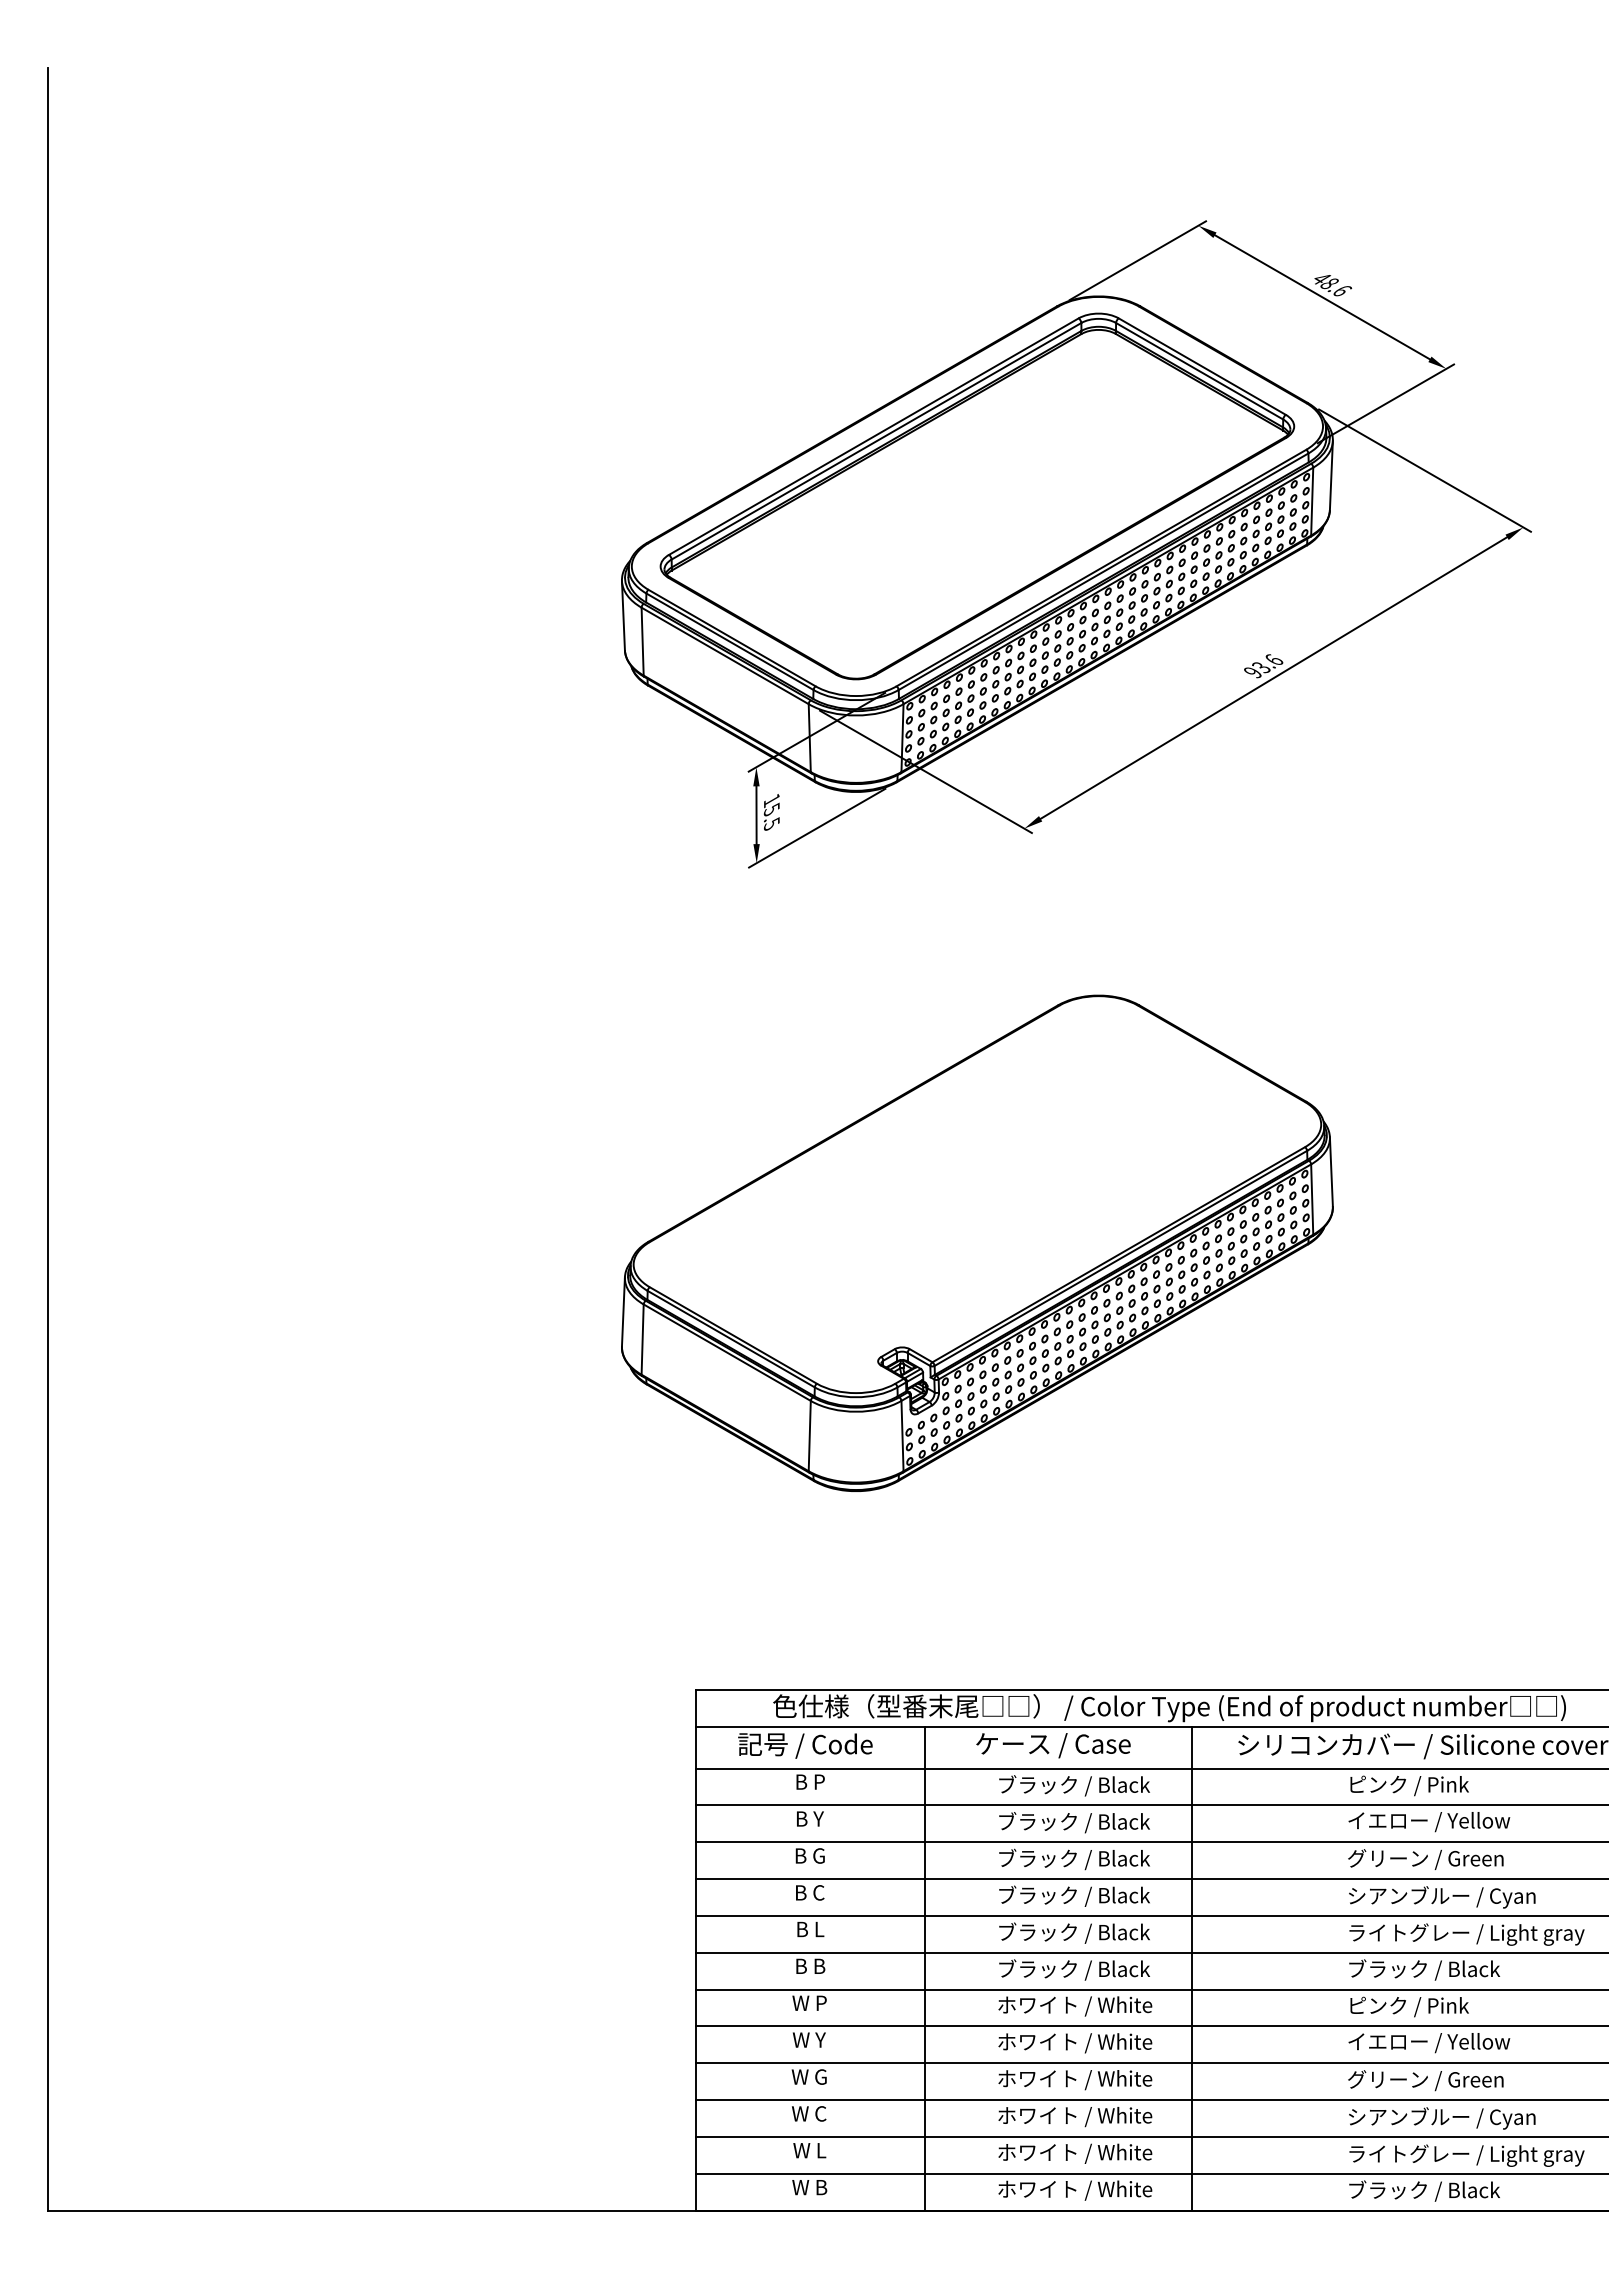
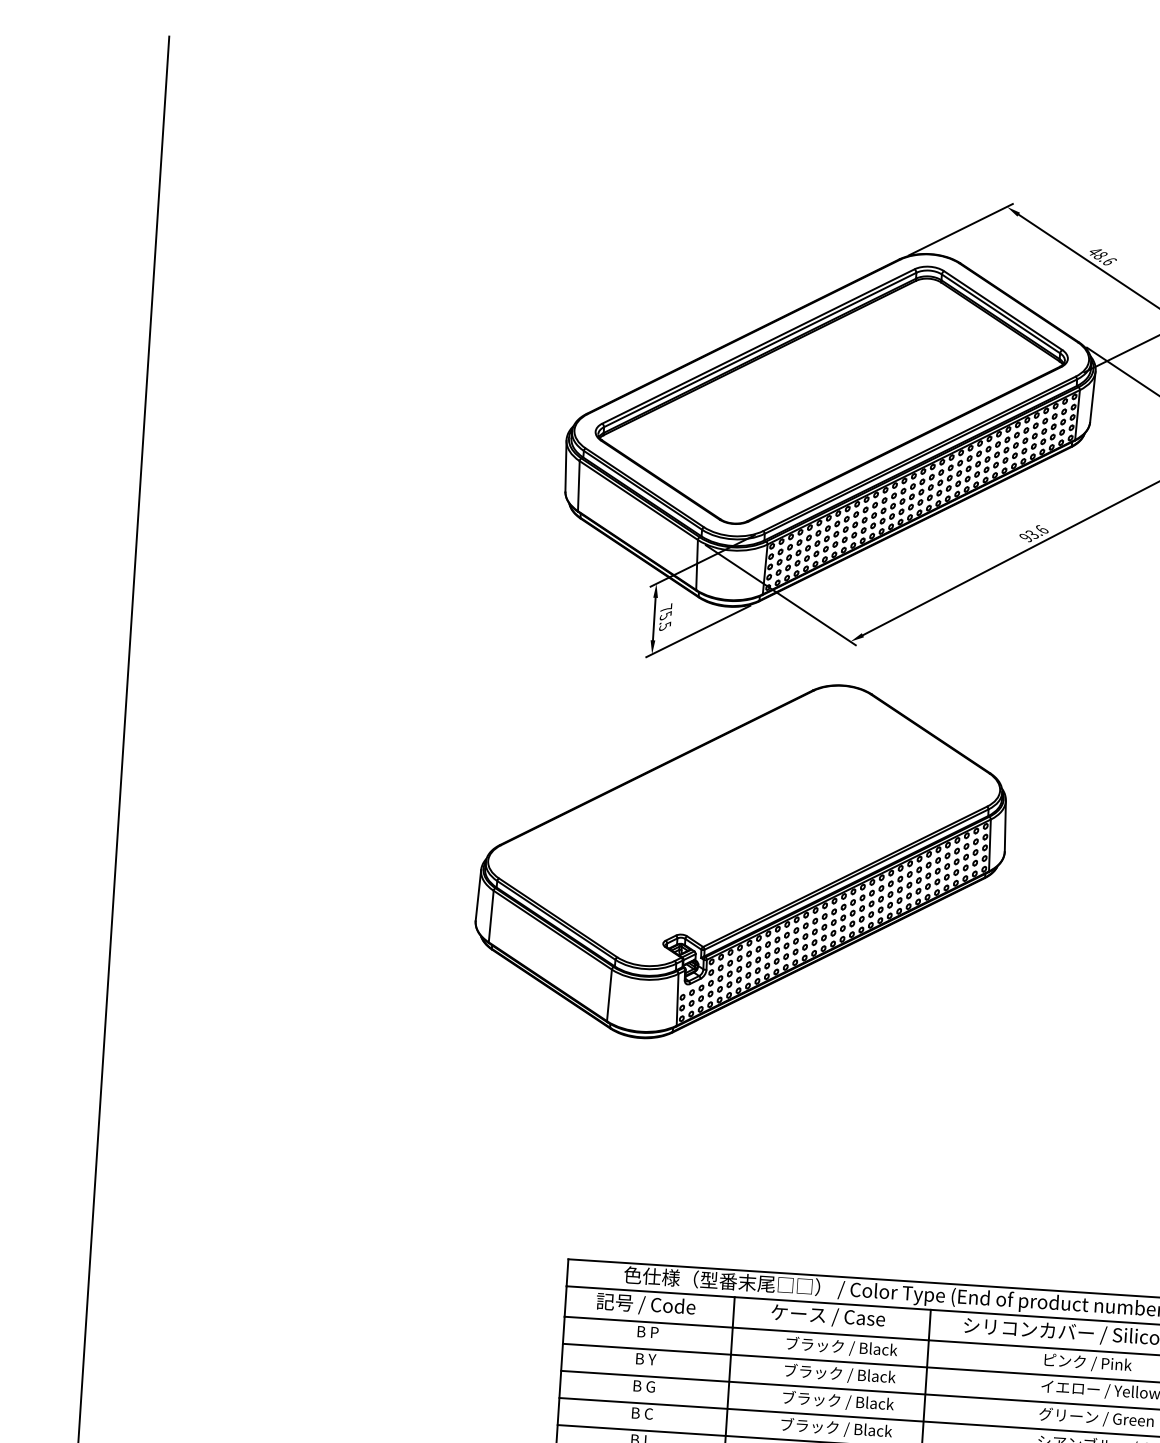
text: (771, 800) -> (665, 608), 15.5 -> 75.5
part: (977, 1242) -> (741, 861), moved

